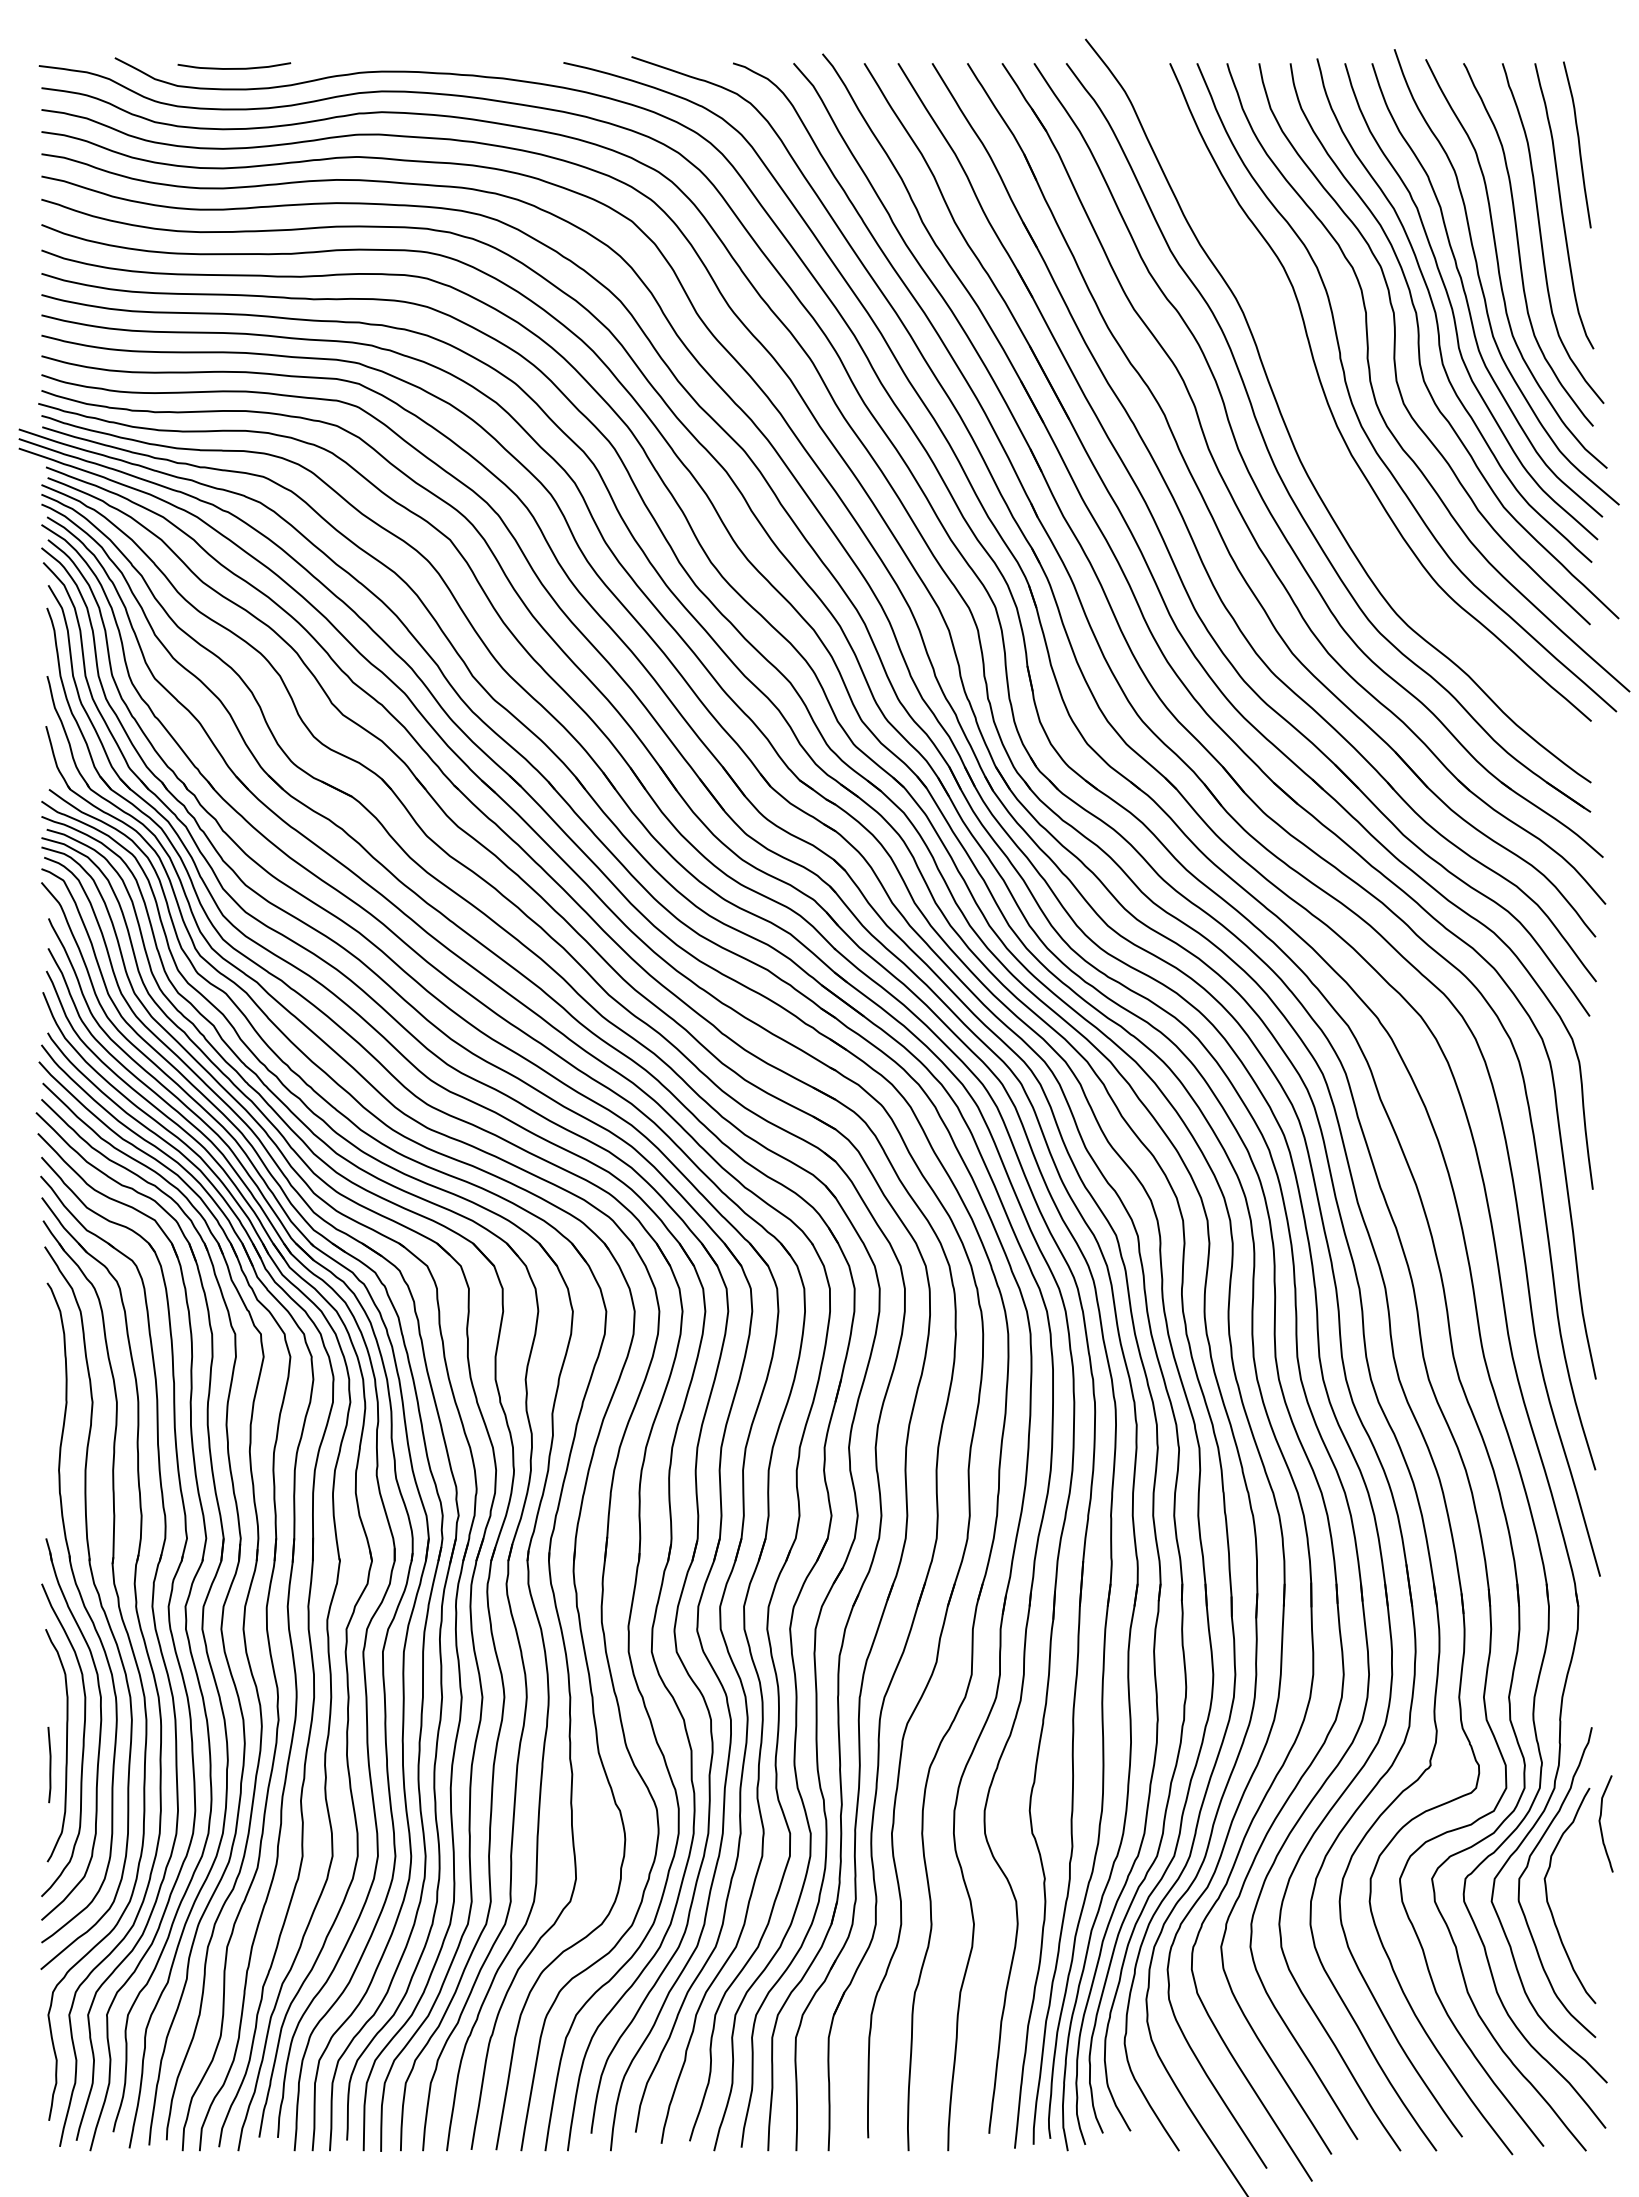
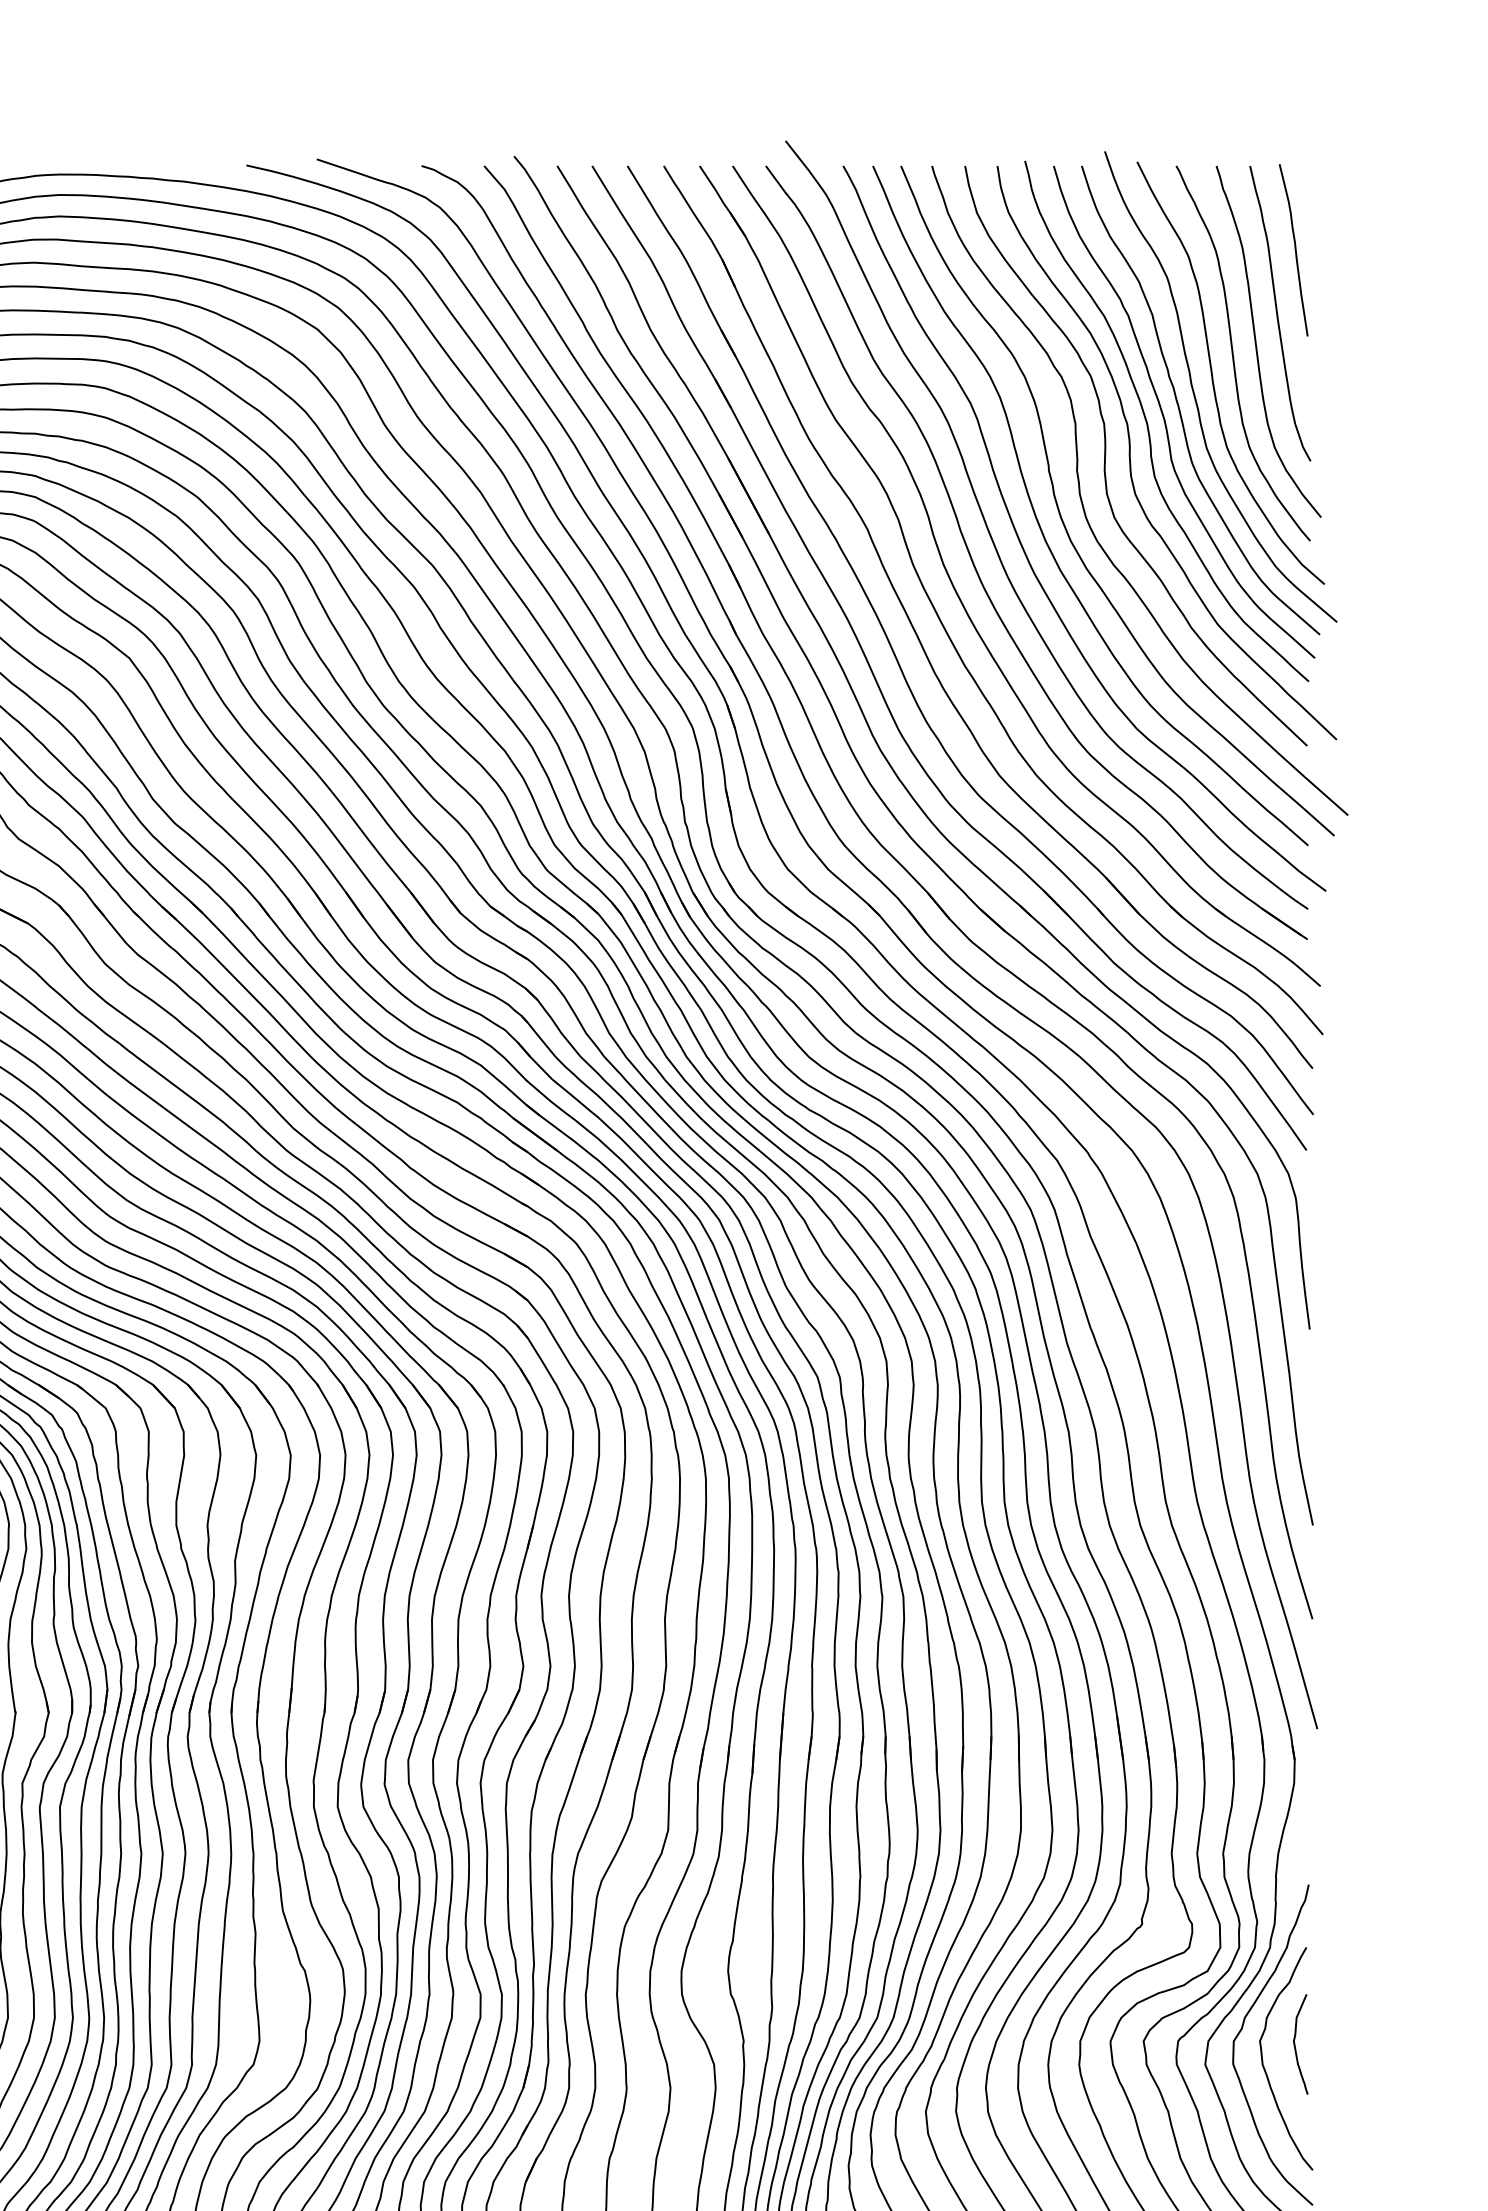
curve: (1320, 442) -> (1028, 557), added
curve: (1601, 1825) -> (1295, 2046), moved

